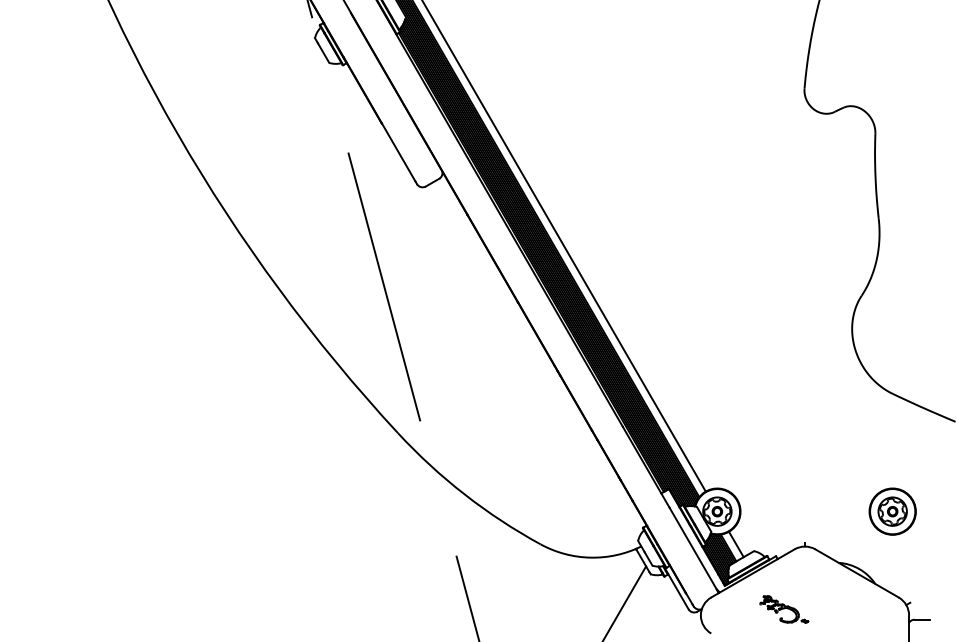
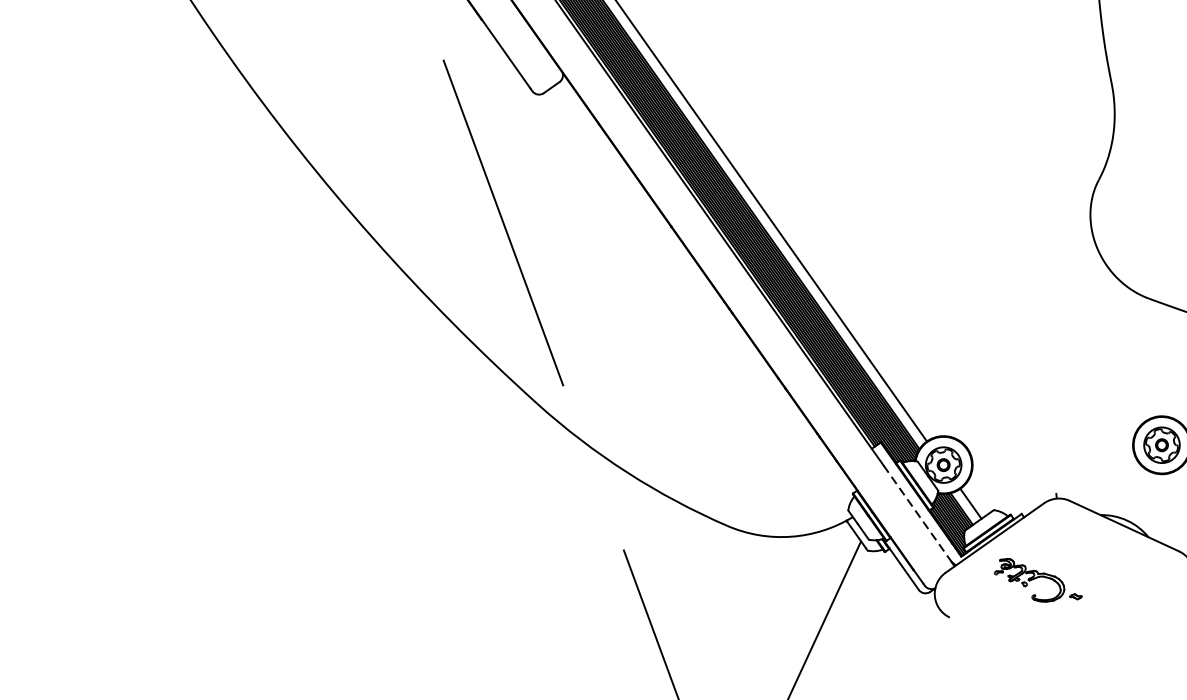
line: (693, 549) -> (918, 514), solid -> dashed
part: (784, 609) -> (1038, 579), size x1.4

